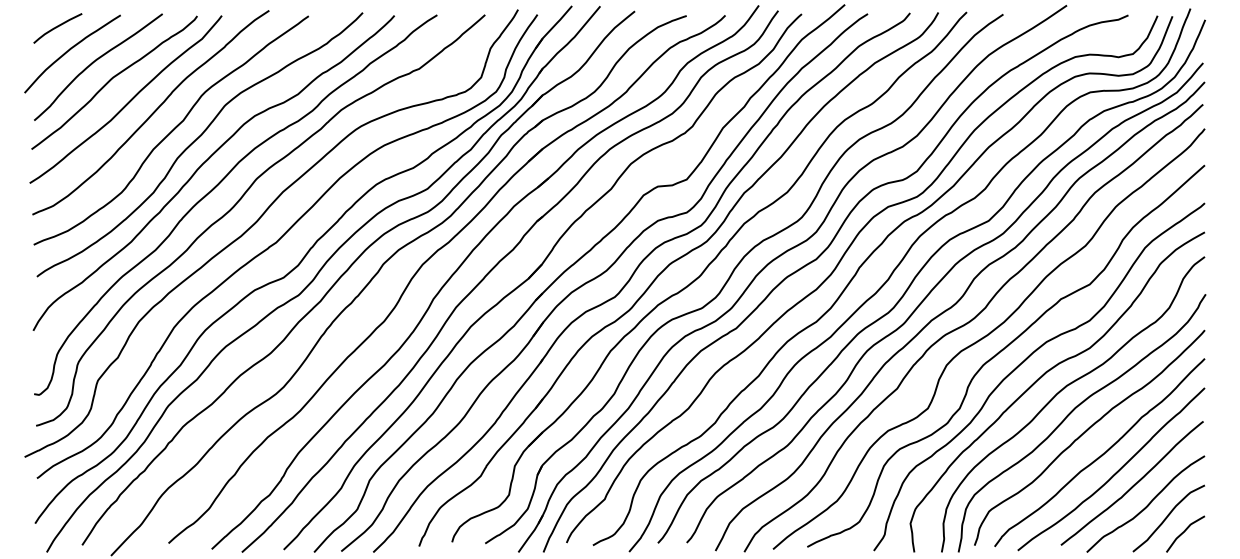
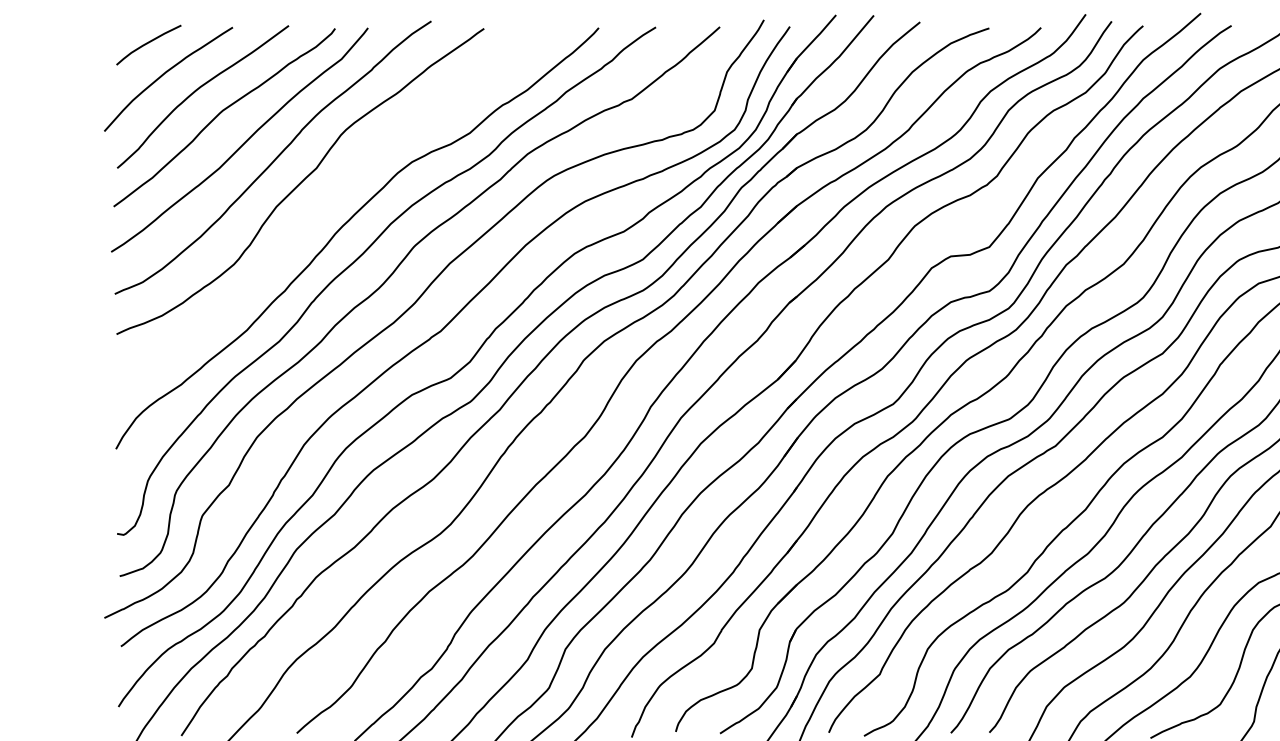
curve: (196, 140) -> (334, 194), removed

